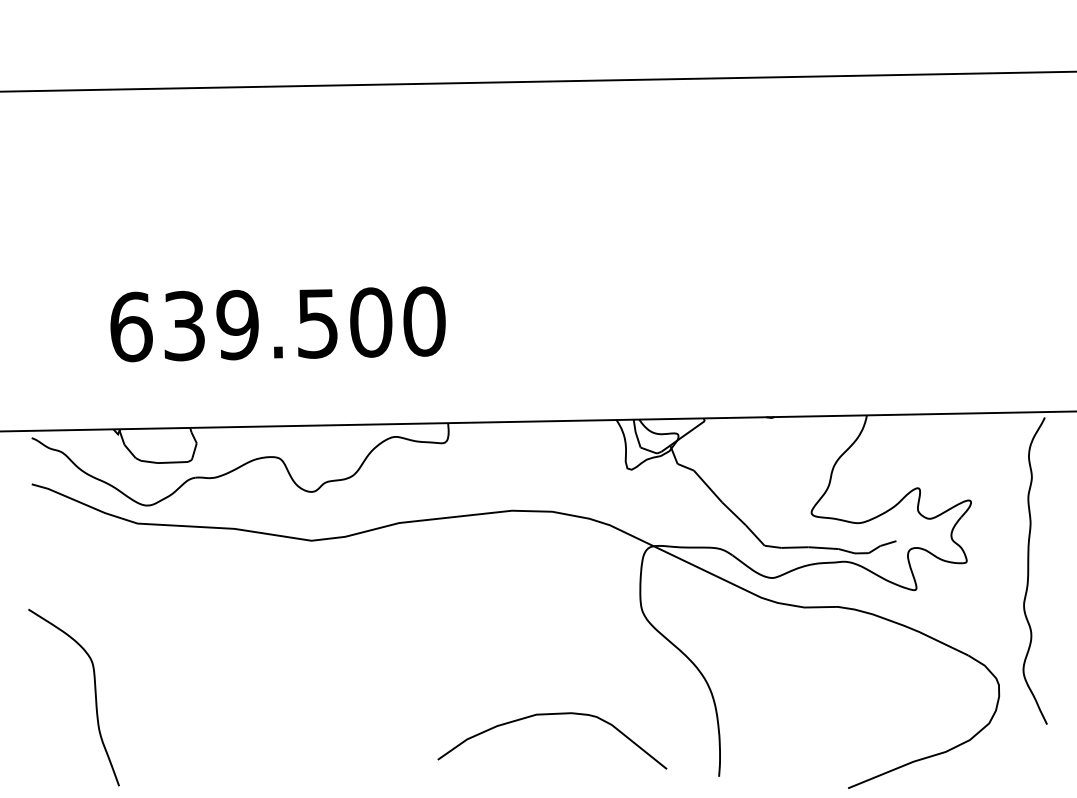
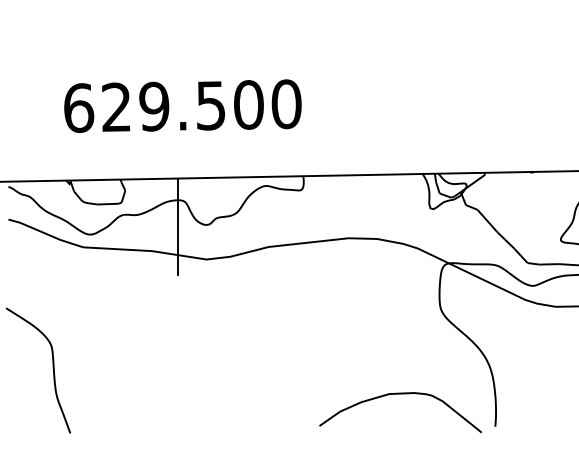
text: (184, 326) -> (116, 107), 639.500 -> 629.500
line: (270, 494) -> (177, 226), added
curve: (548, 715) -> (397, 394), moved

